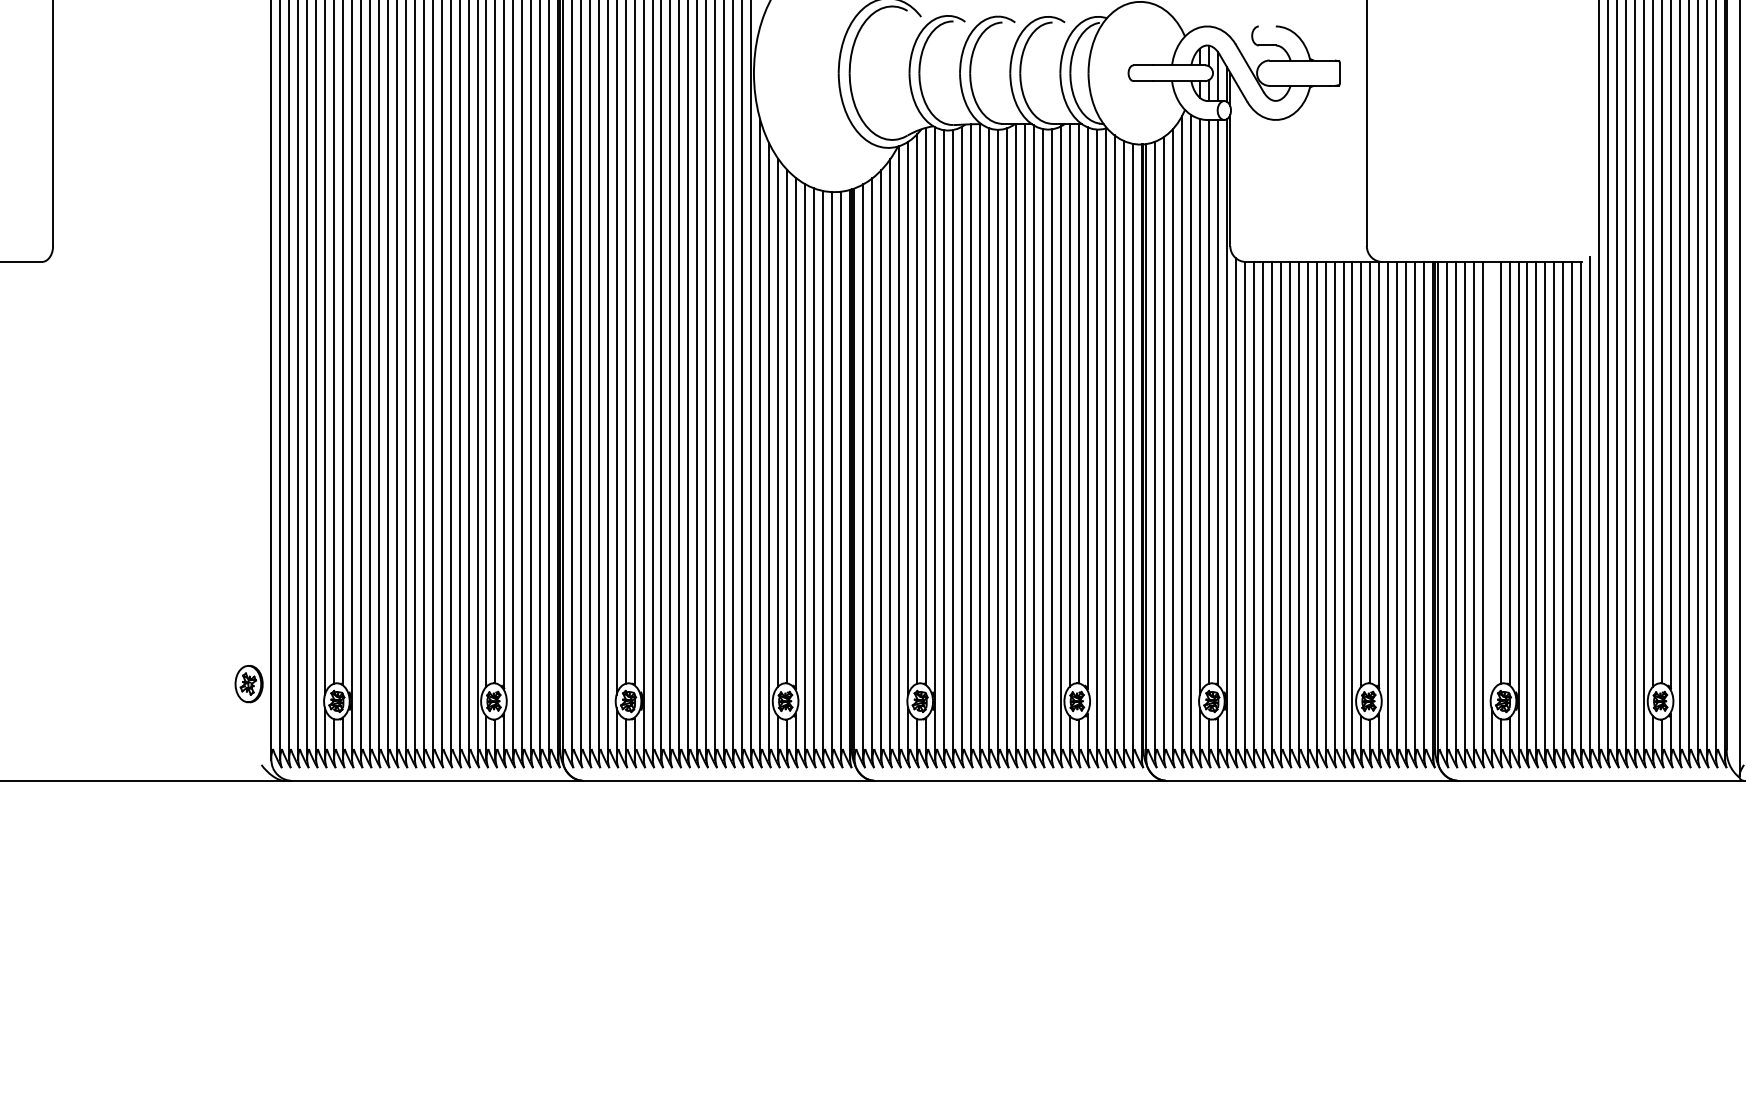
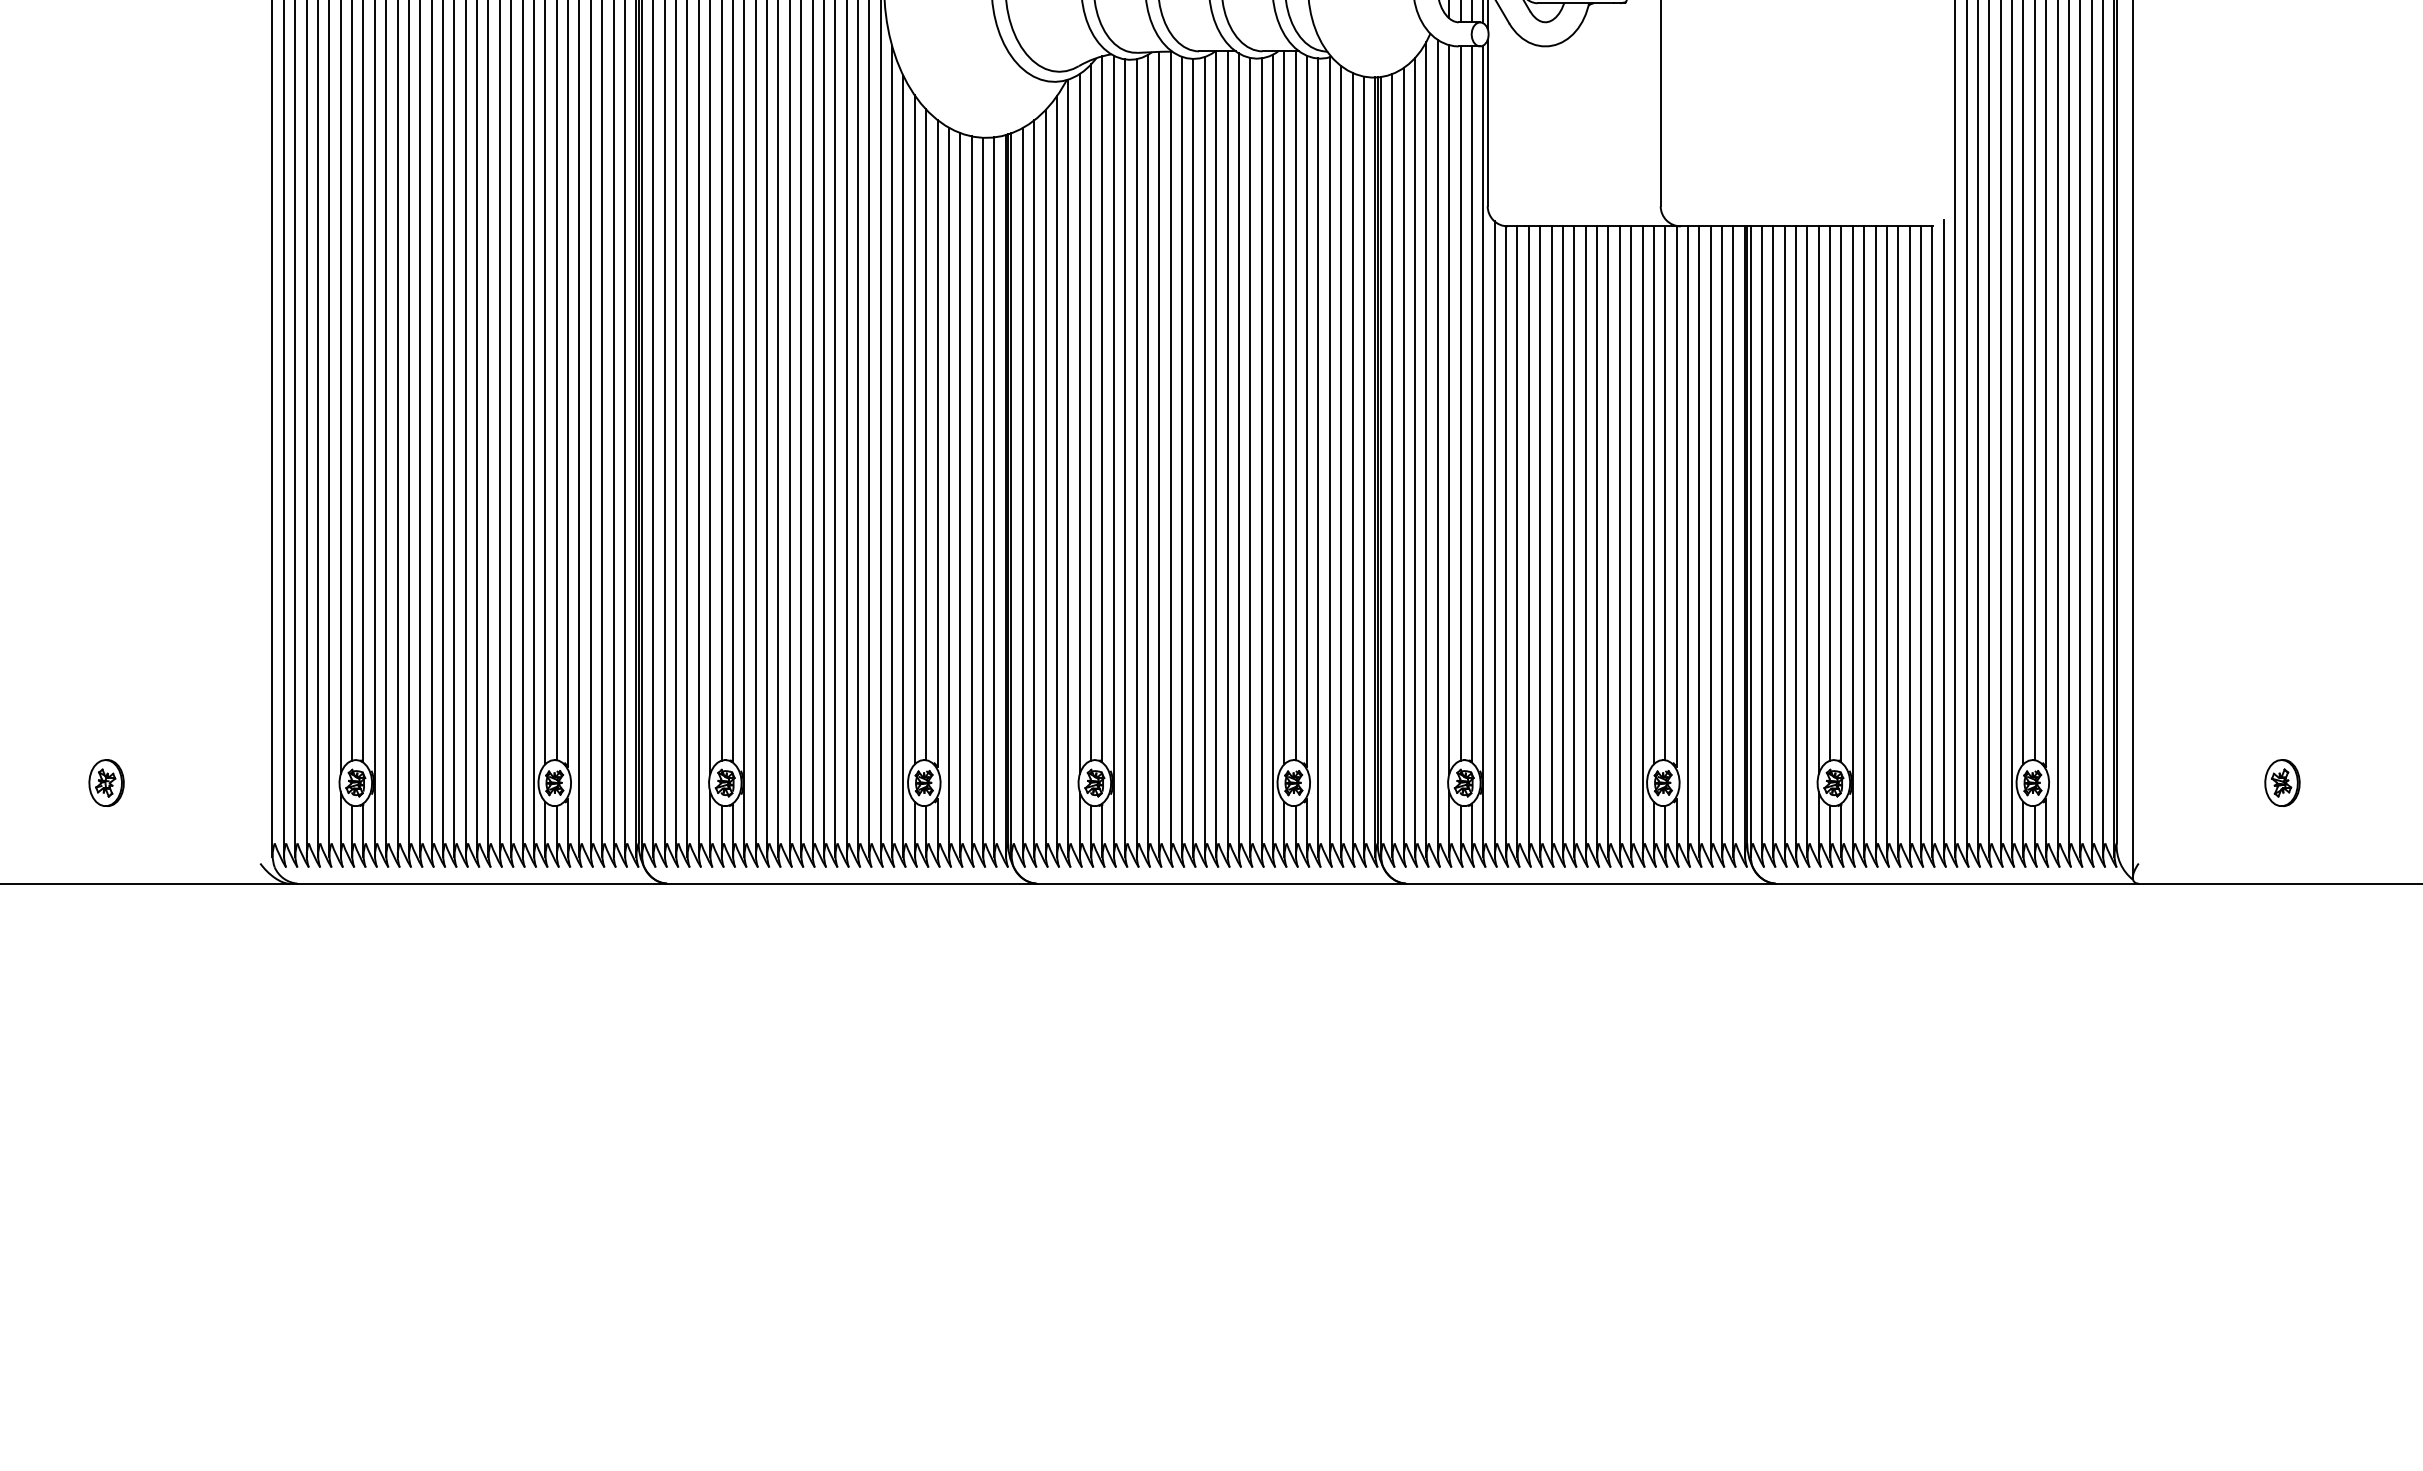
line: (1491, 478) -> (1818, 500), added
part: (249, 683) -> (106, 782), moved

